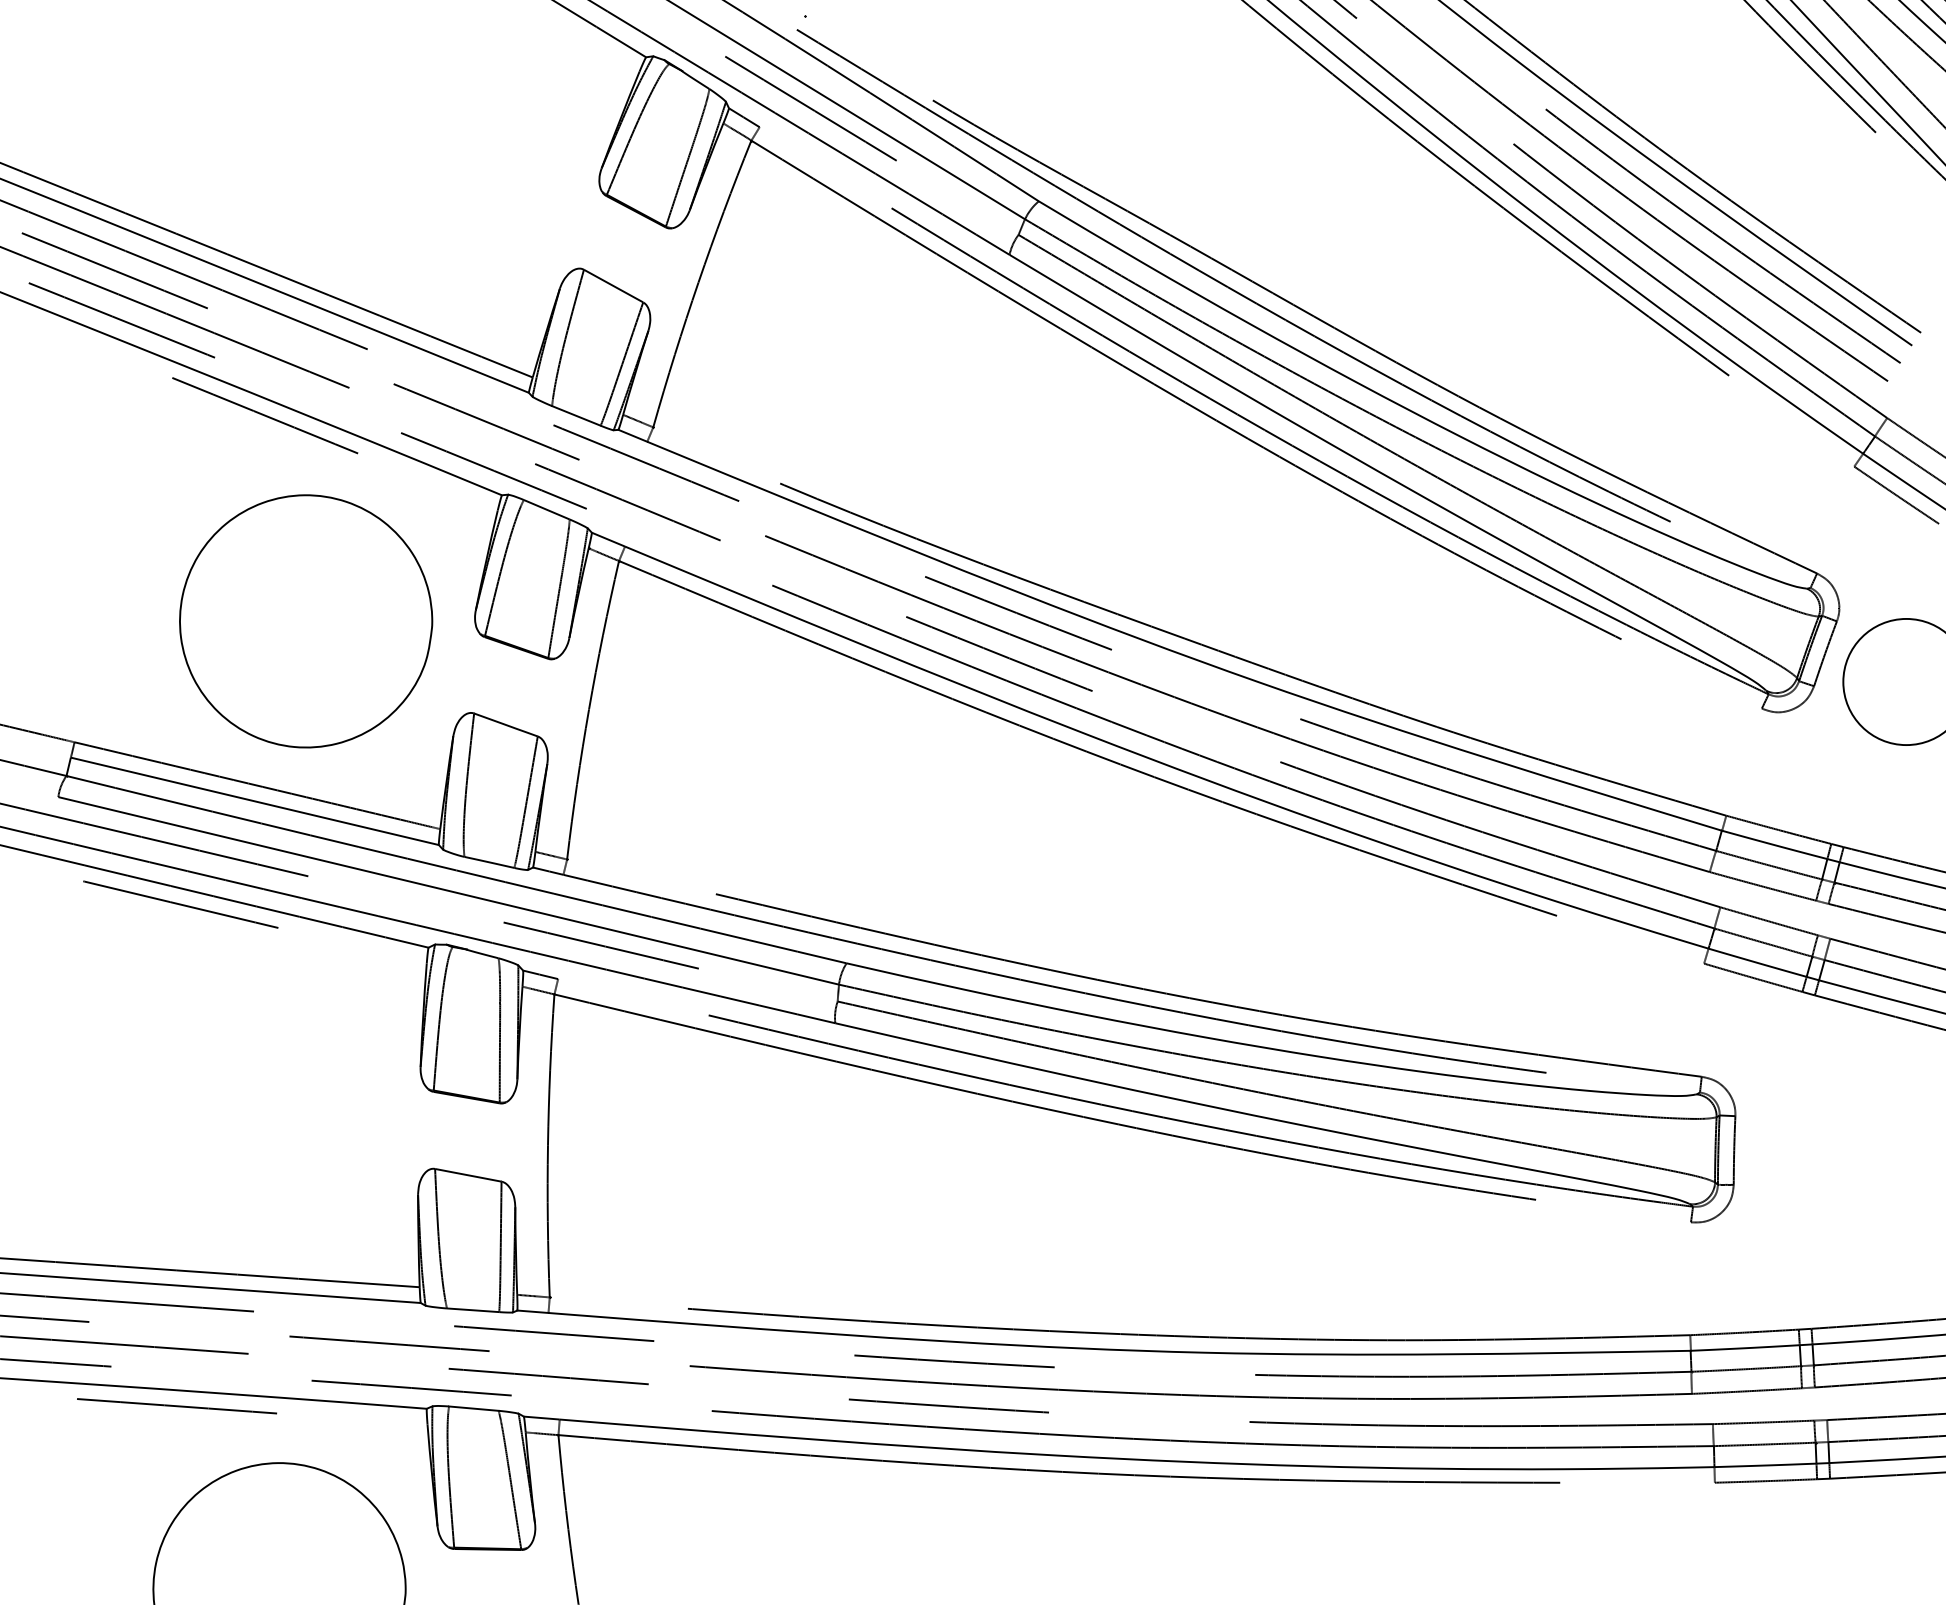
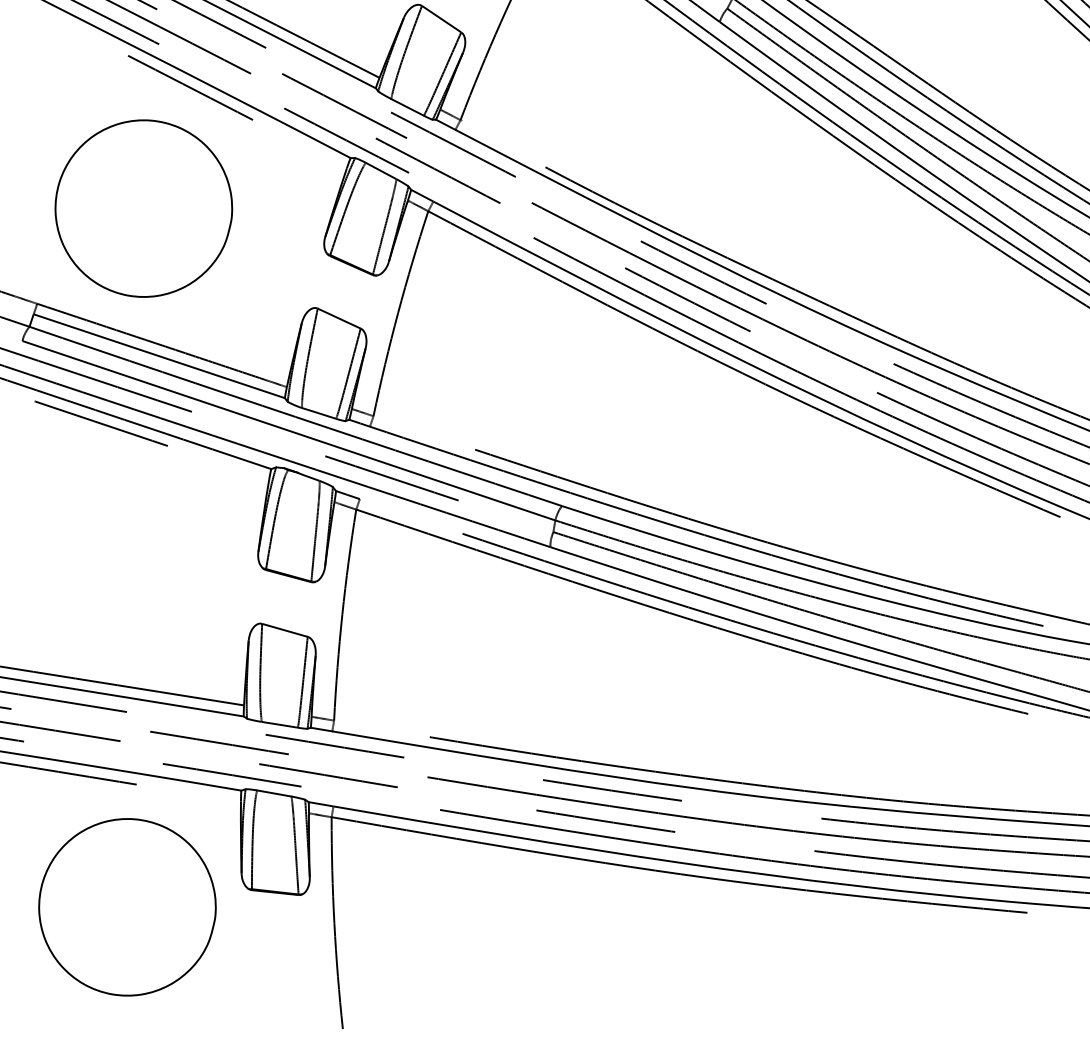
part: (306, 621) -> (144, 208), moved

